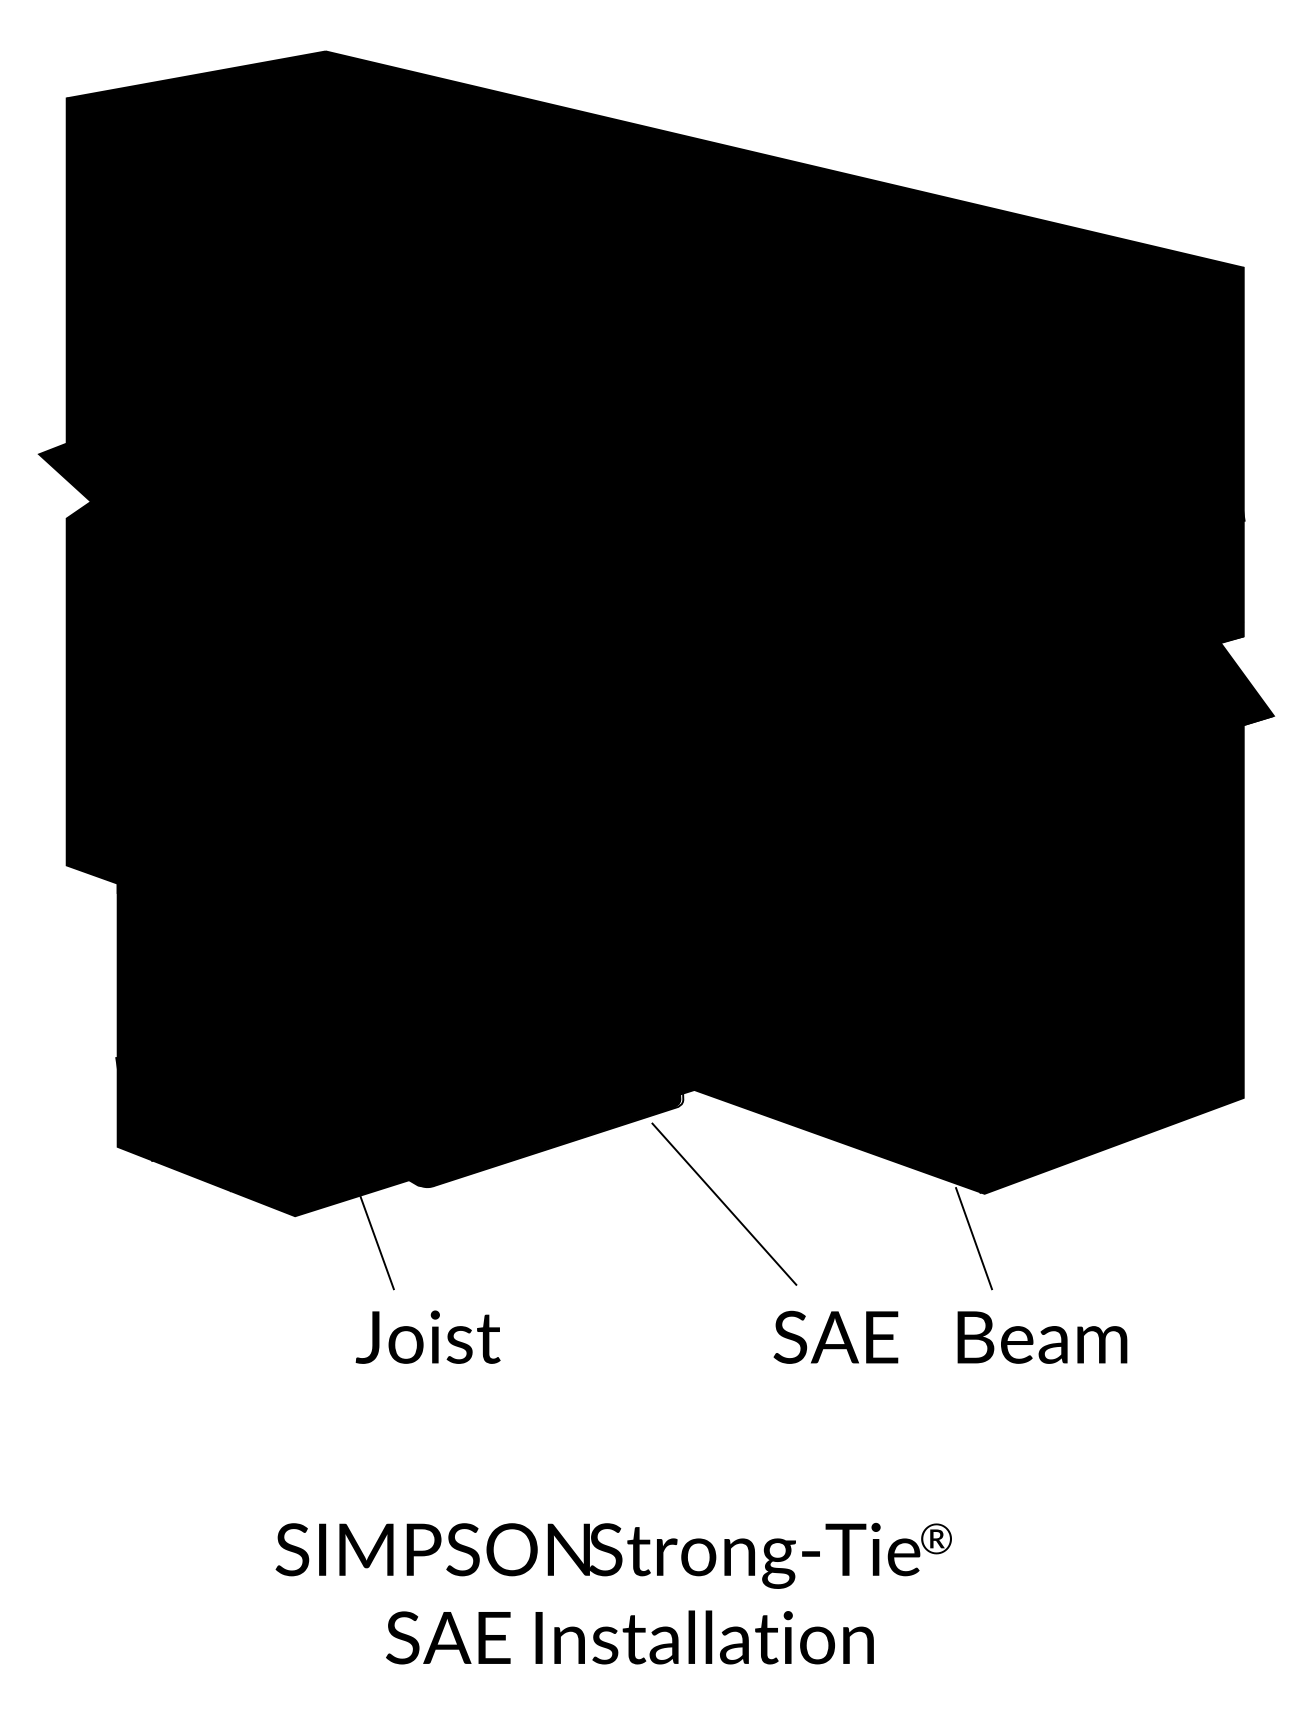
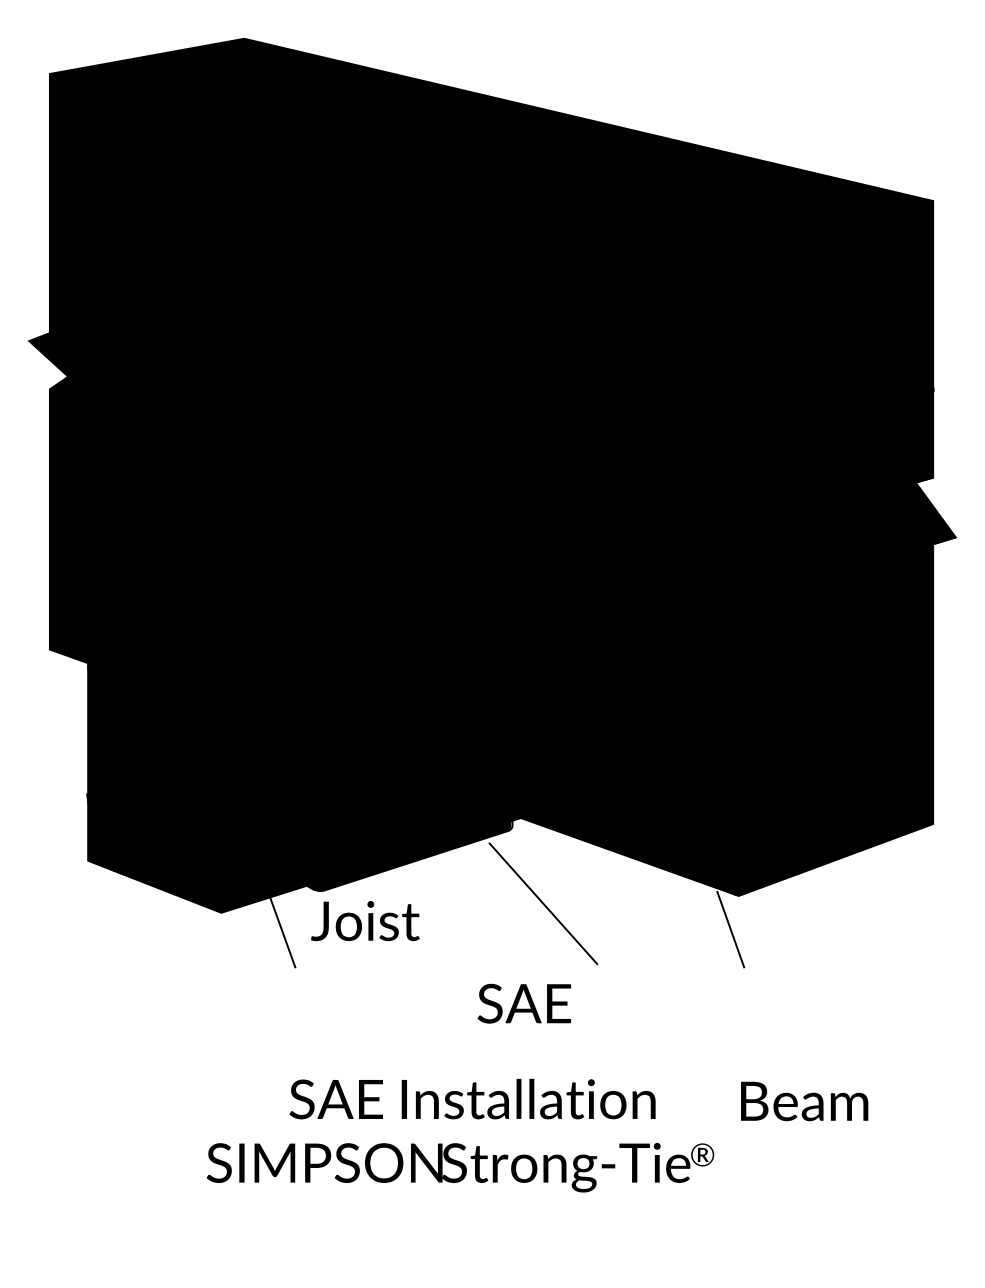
text: (427, 1336) -> (364, 920), moved
text: (835, 1336) -> (524, 1003), moved
text: (1042, 1337) -> (804, 1101), moved
text: (629, 1637) -> (472, 1099), moved

